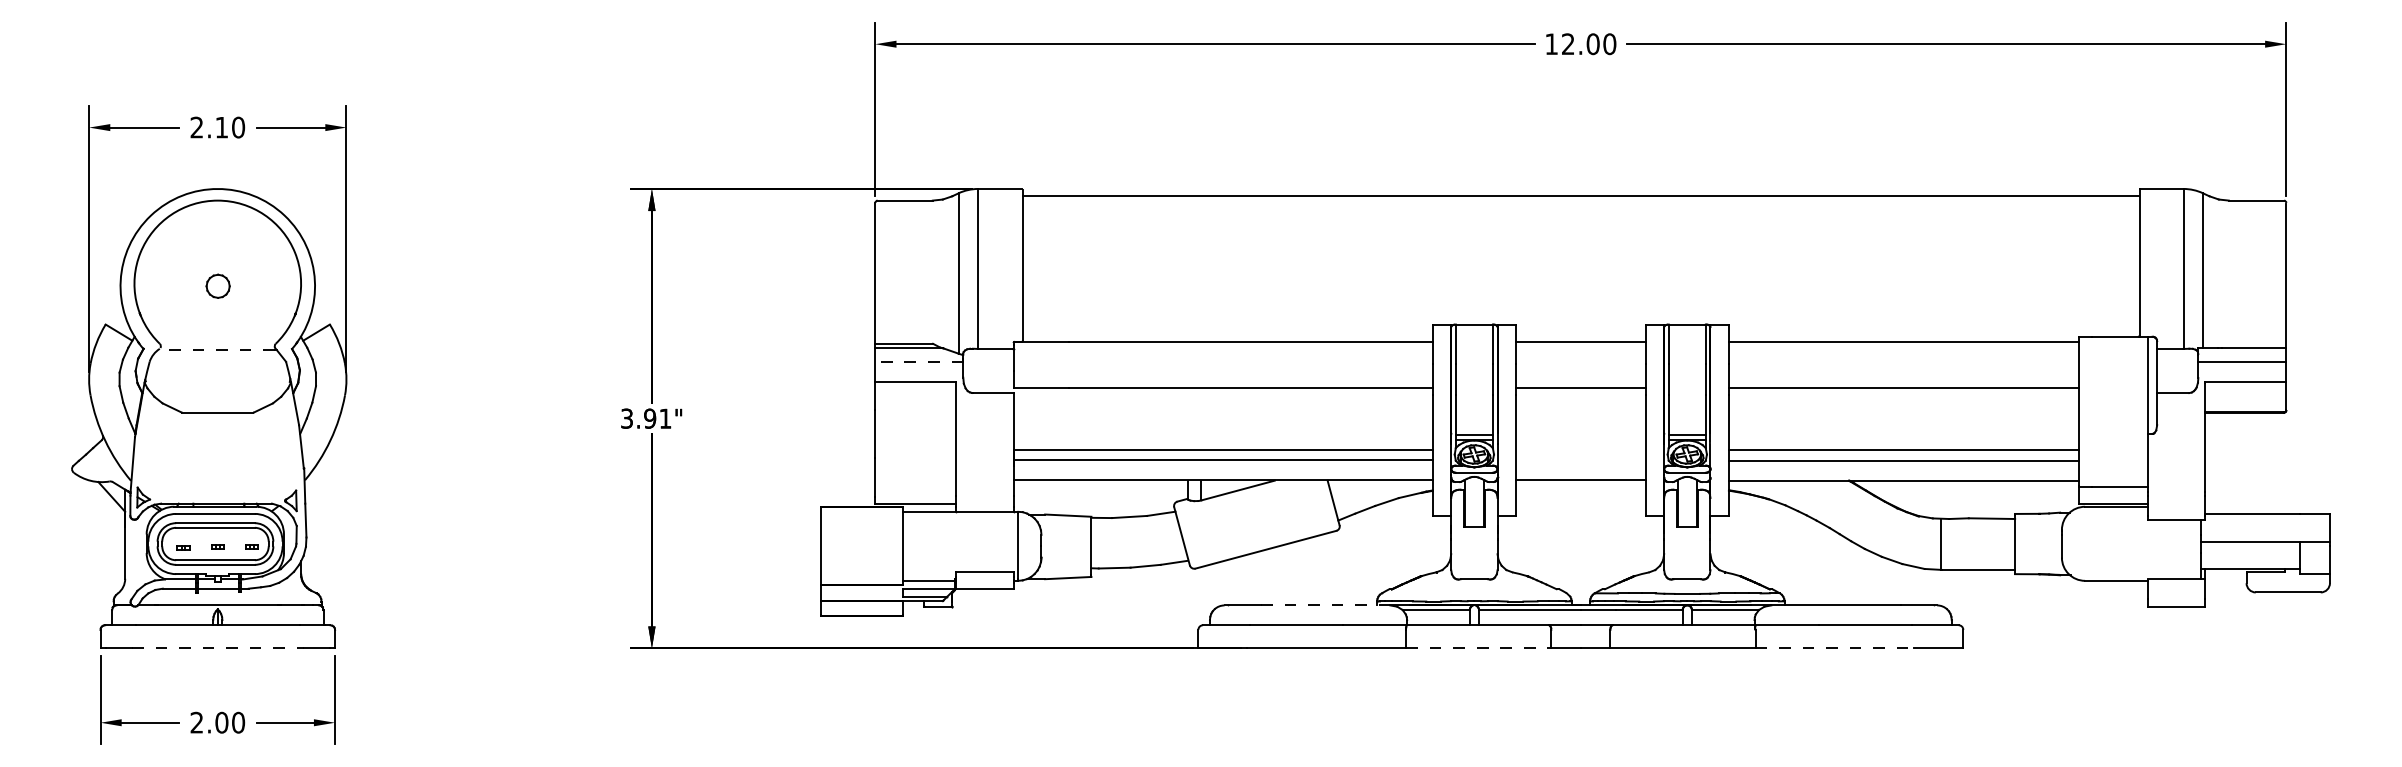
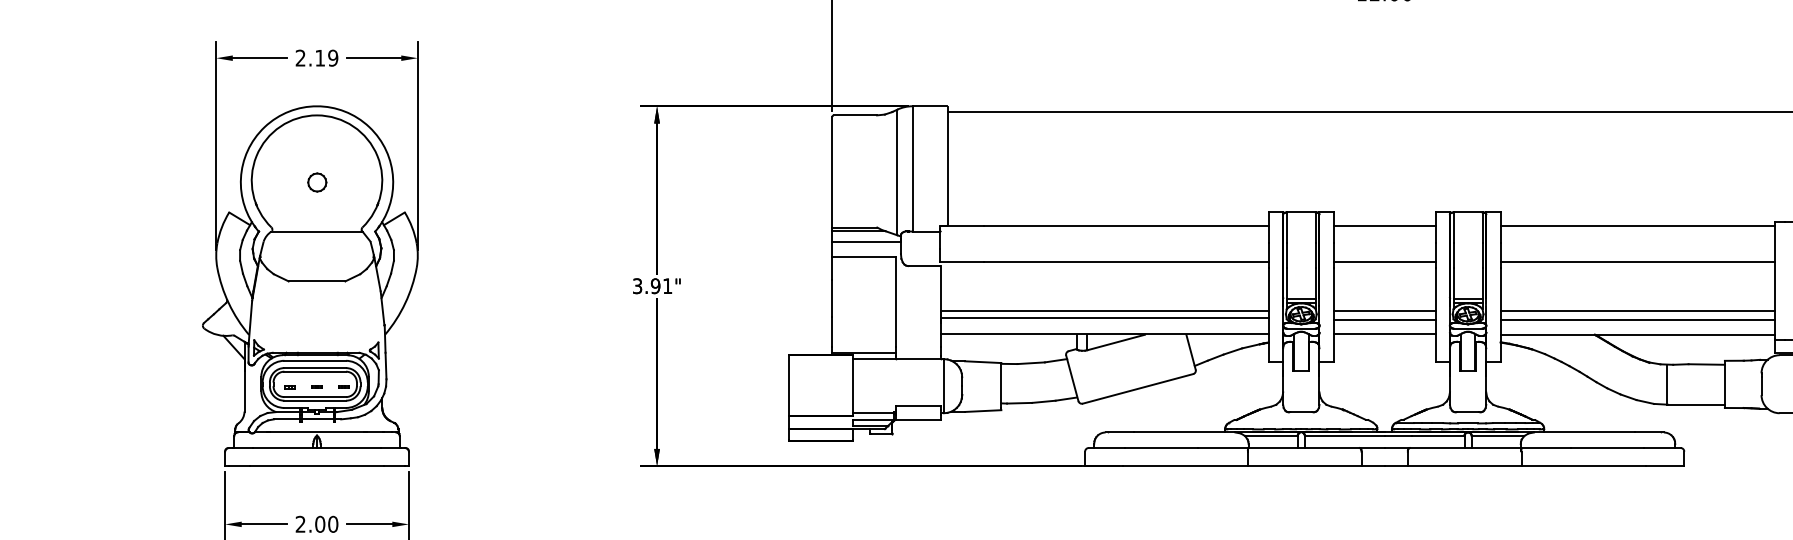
text: (238, 127) -> (333, 58), 2.10 -> 2.19
line: (216, 349) -> (316, 232), dashed -> solid
line: (919, 361) -> (866, 241), dashed -> solid
line: (1580, 450) -> (1384, 311), added
line: (1580, 461) -> (1384, 319), added
line: (1325, 605) -> (1184, 432), dashed -> solid
line: (217, 648) -> (316, 466), dashed -> solid
line: (1478, 648) -> (1304, 466), dashed -> solid
line: (1835, 648) -> (1584, 466), dashed -> solid

